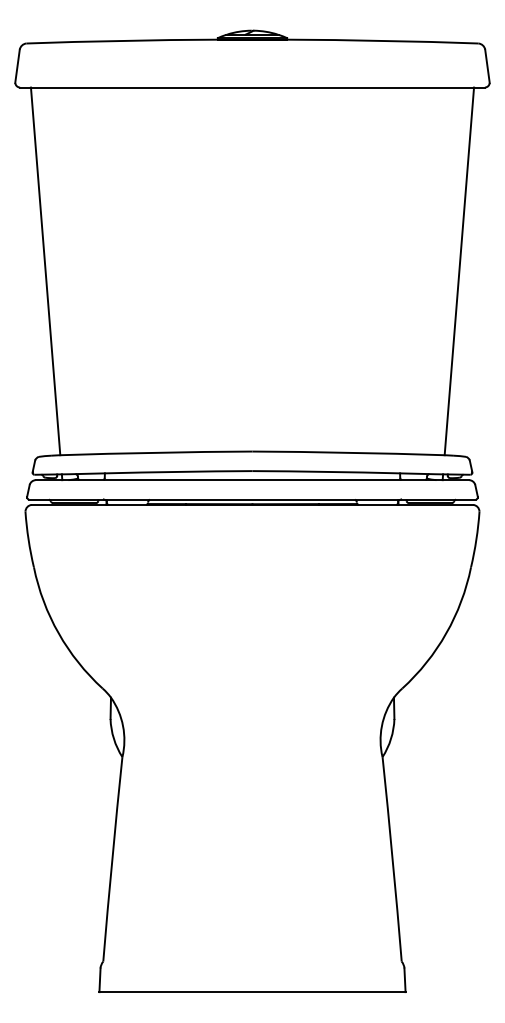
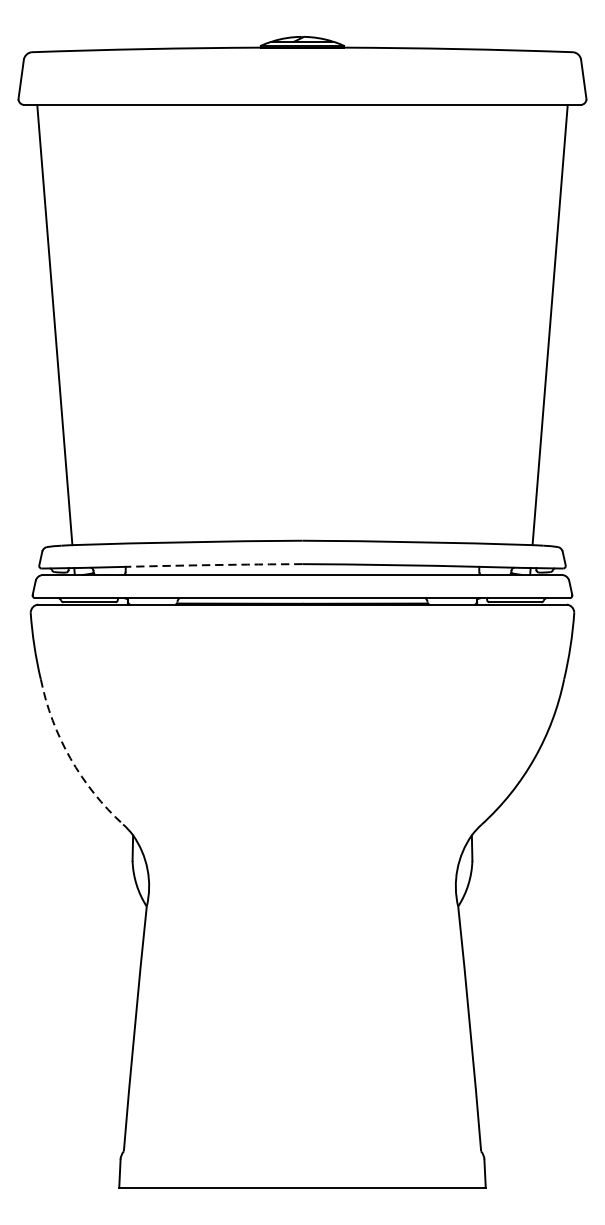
arc: (178, 471) -> (213, 564), solid -> dashed
arc: (58, 633) -> (70, 758), solid -> dashed

